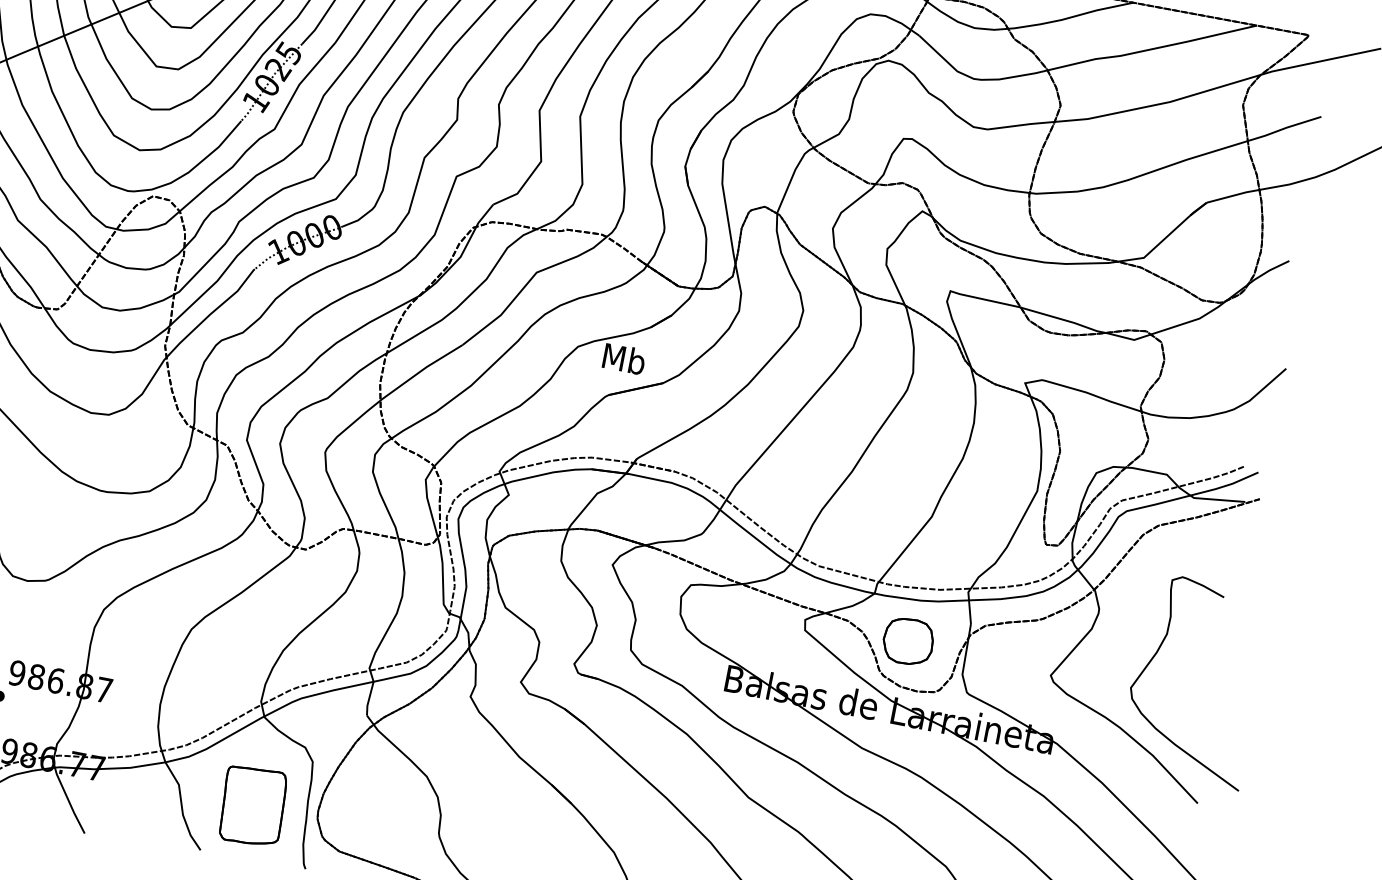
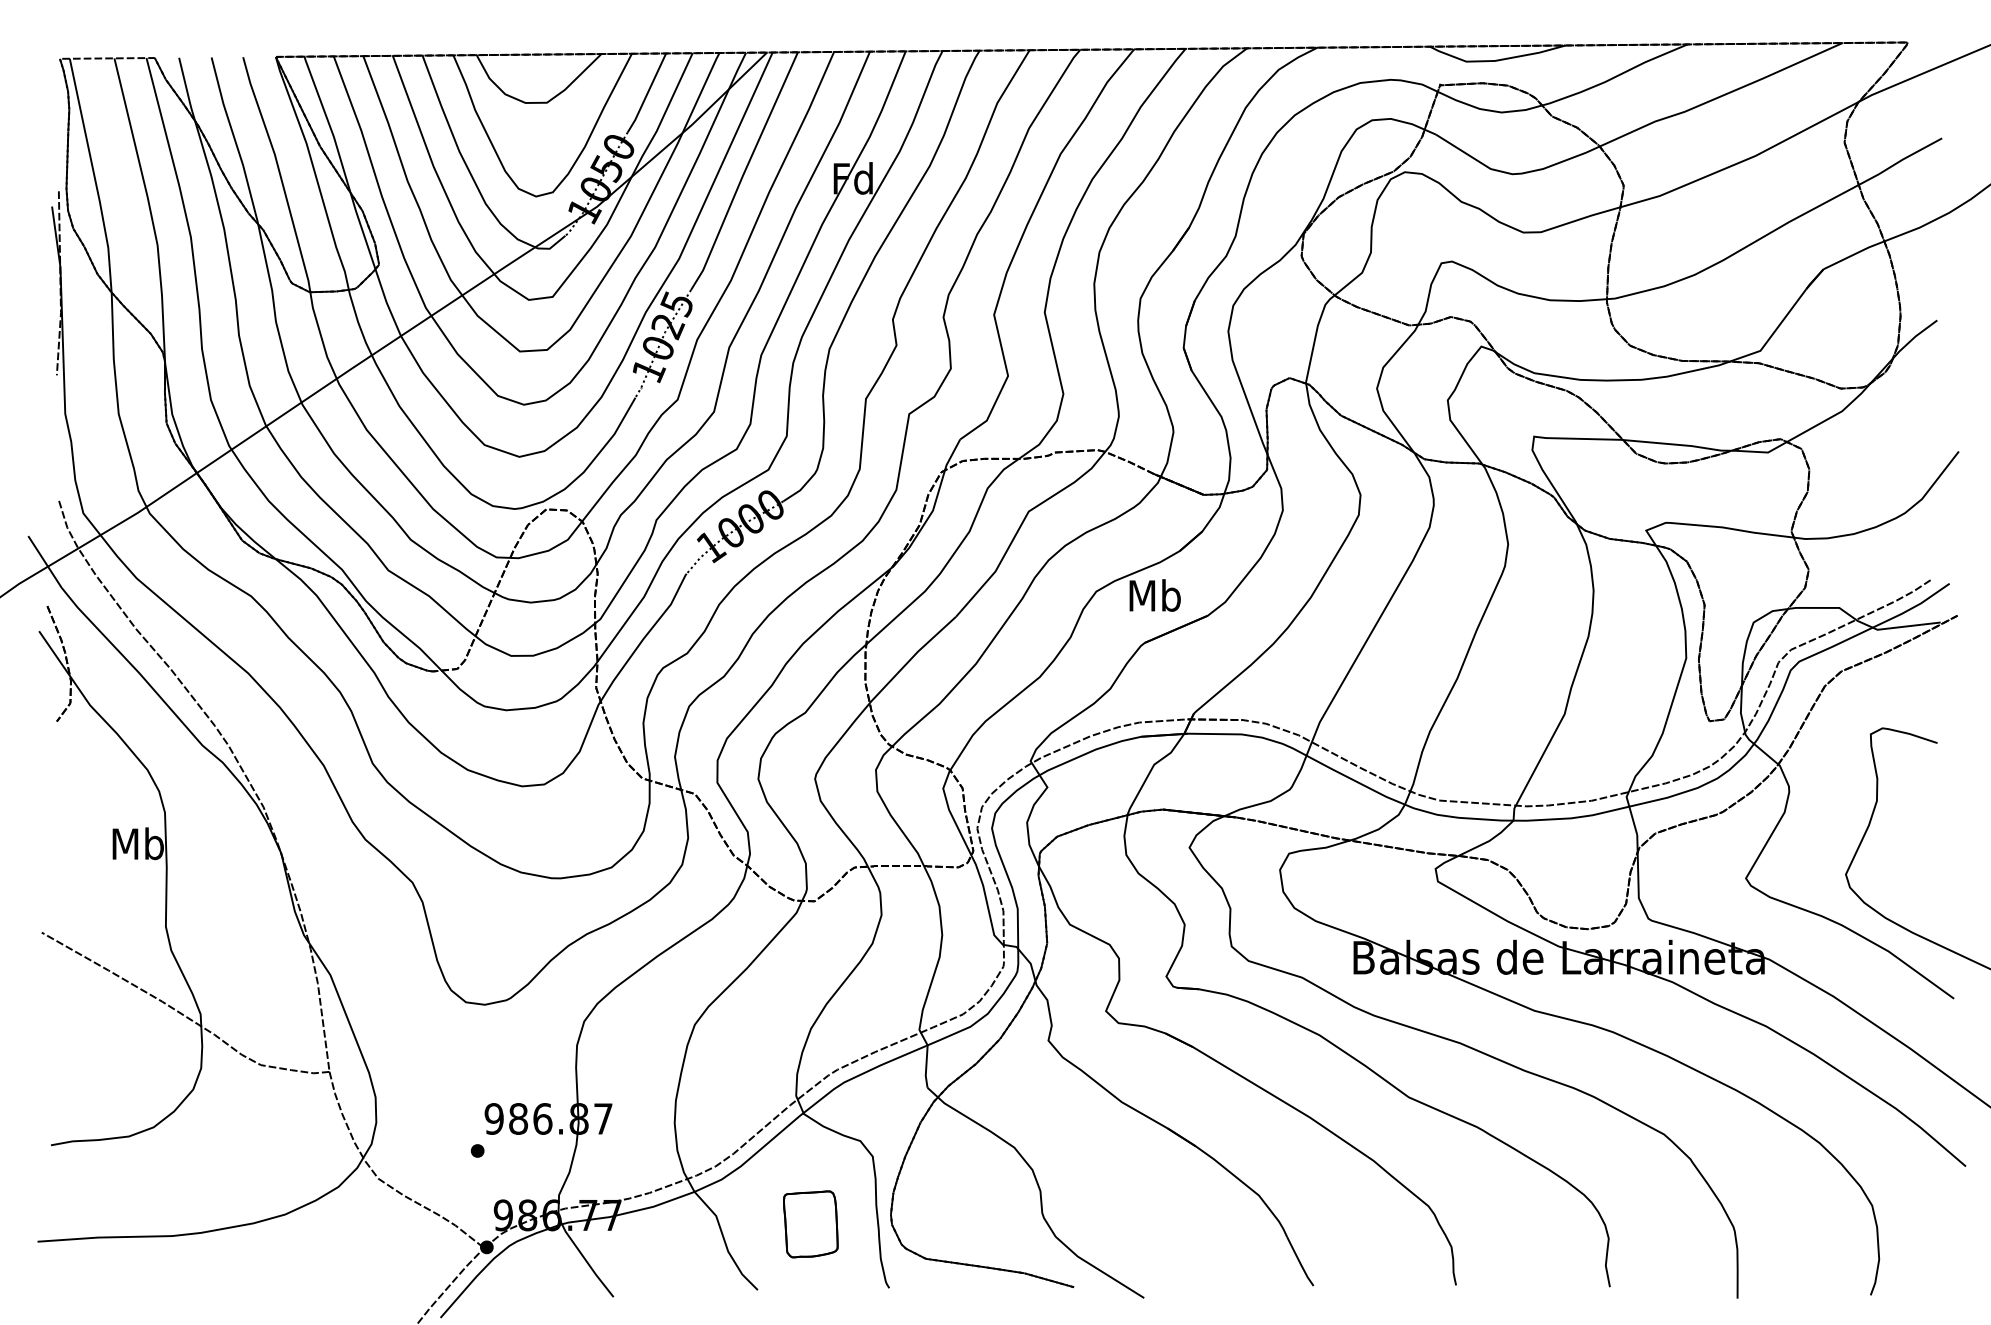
part: (908, 641) -> (1565, 870), removed
part: (252, 806) -> (810, 1224), size x0.7

